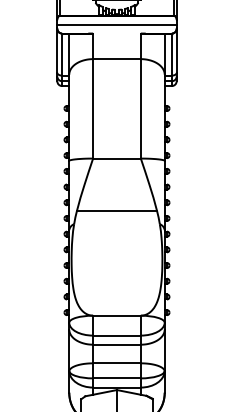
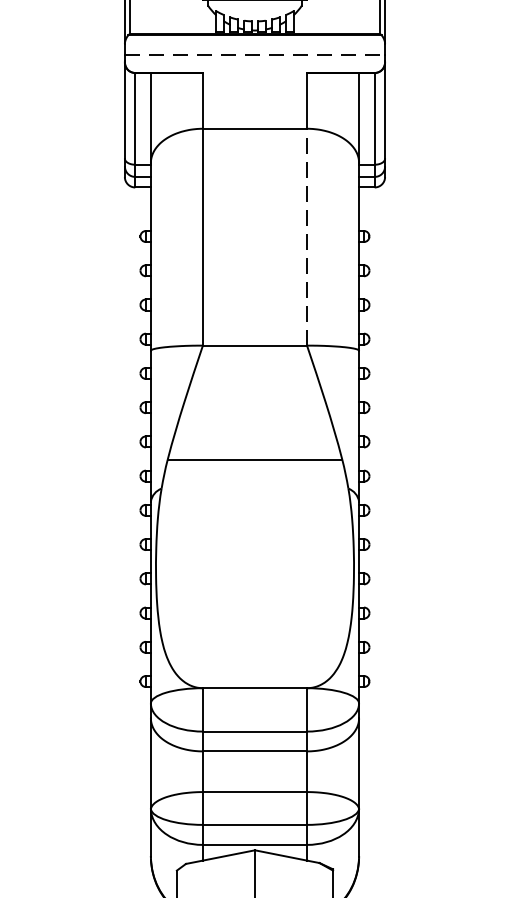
line: (116, 25) -> (253, 55), solid -> dashed
line: (140, 108) -> (306, 236), solid -> dashed

